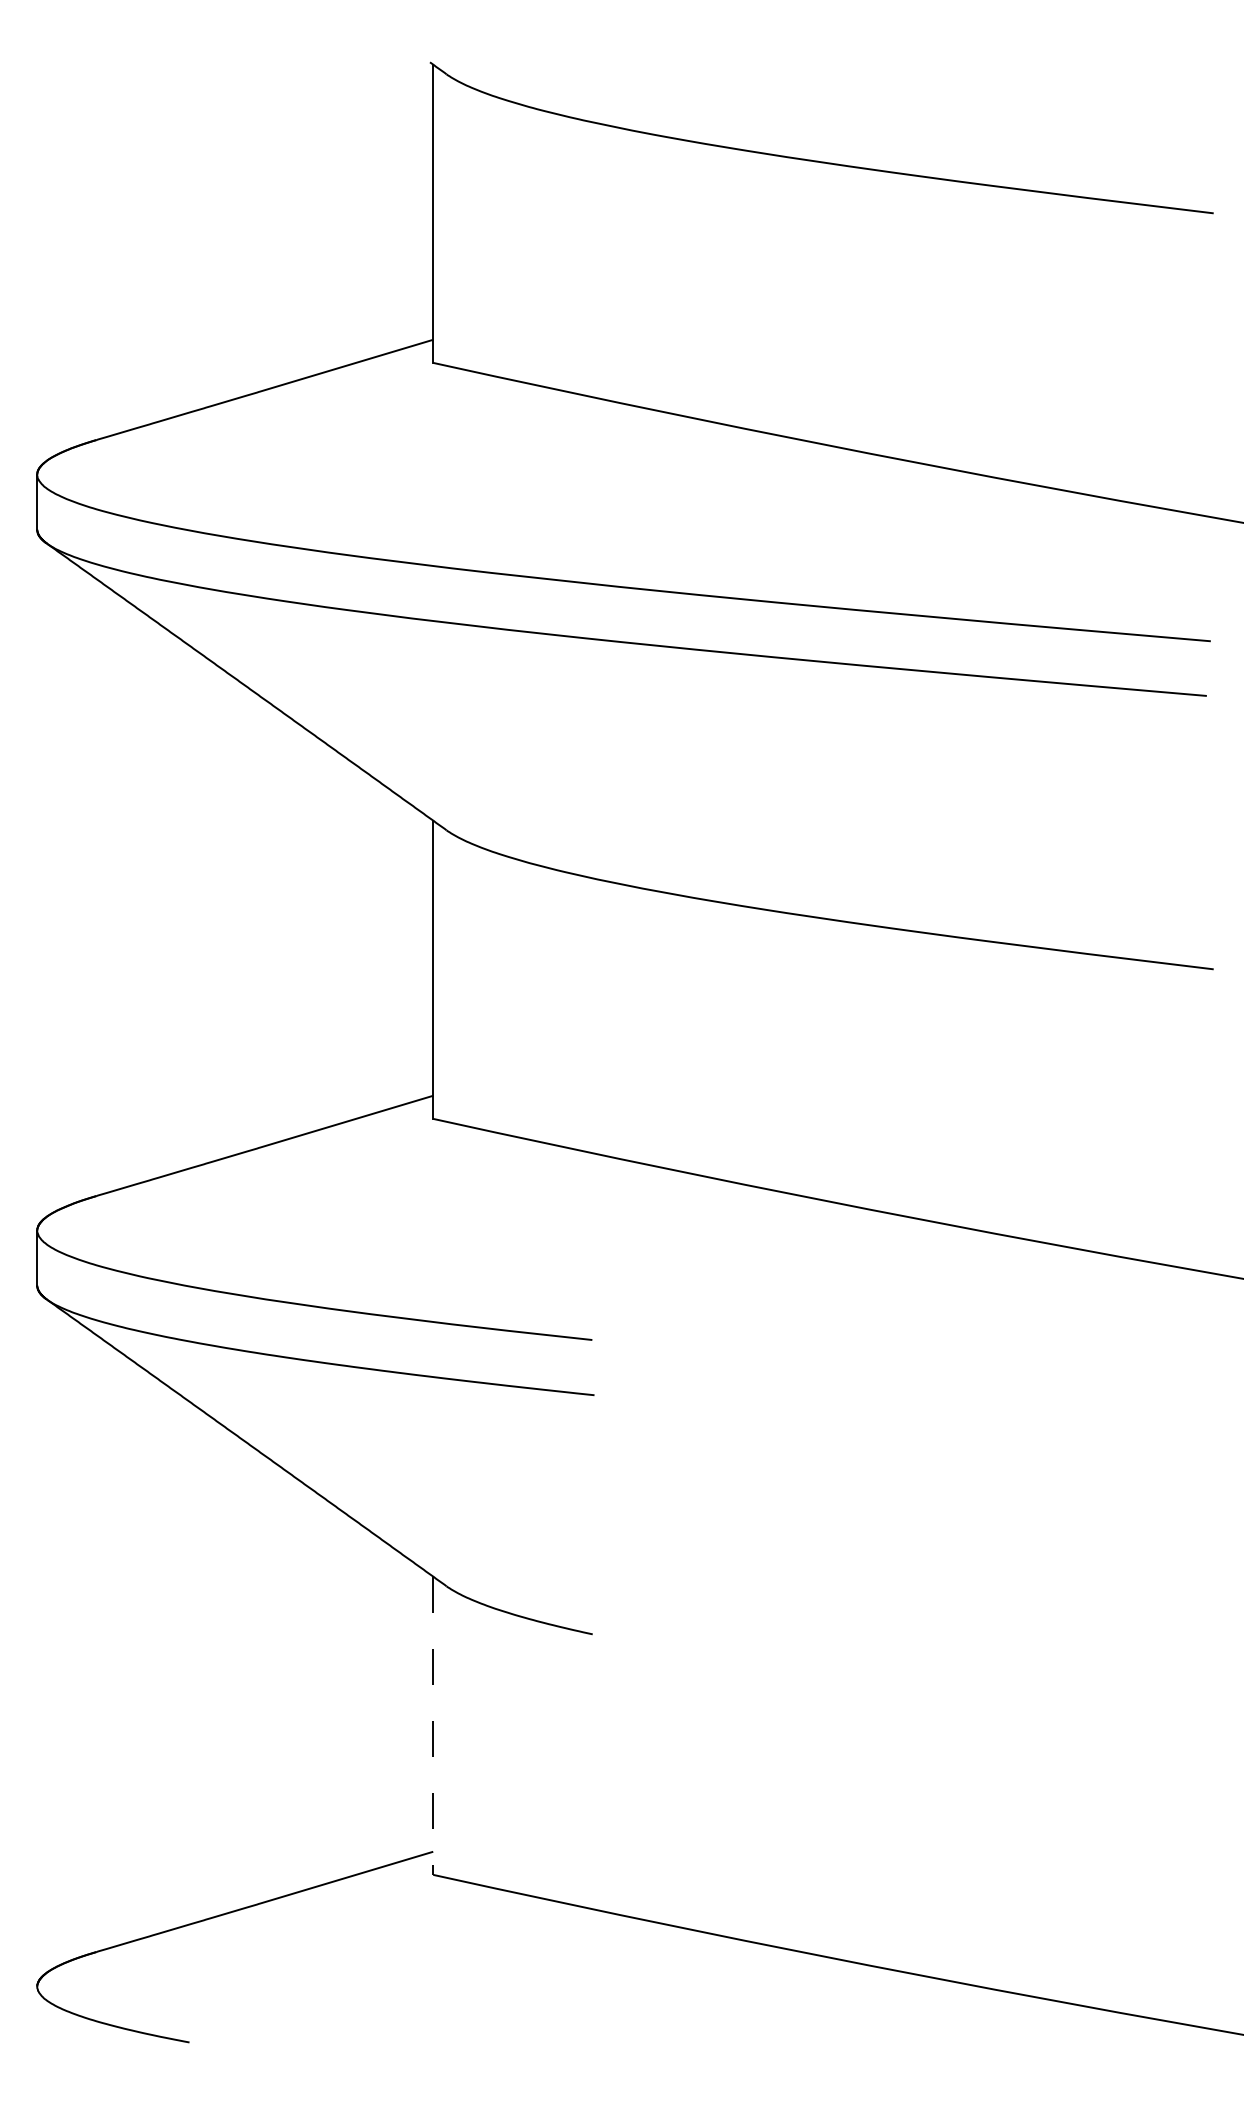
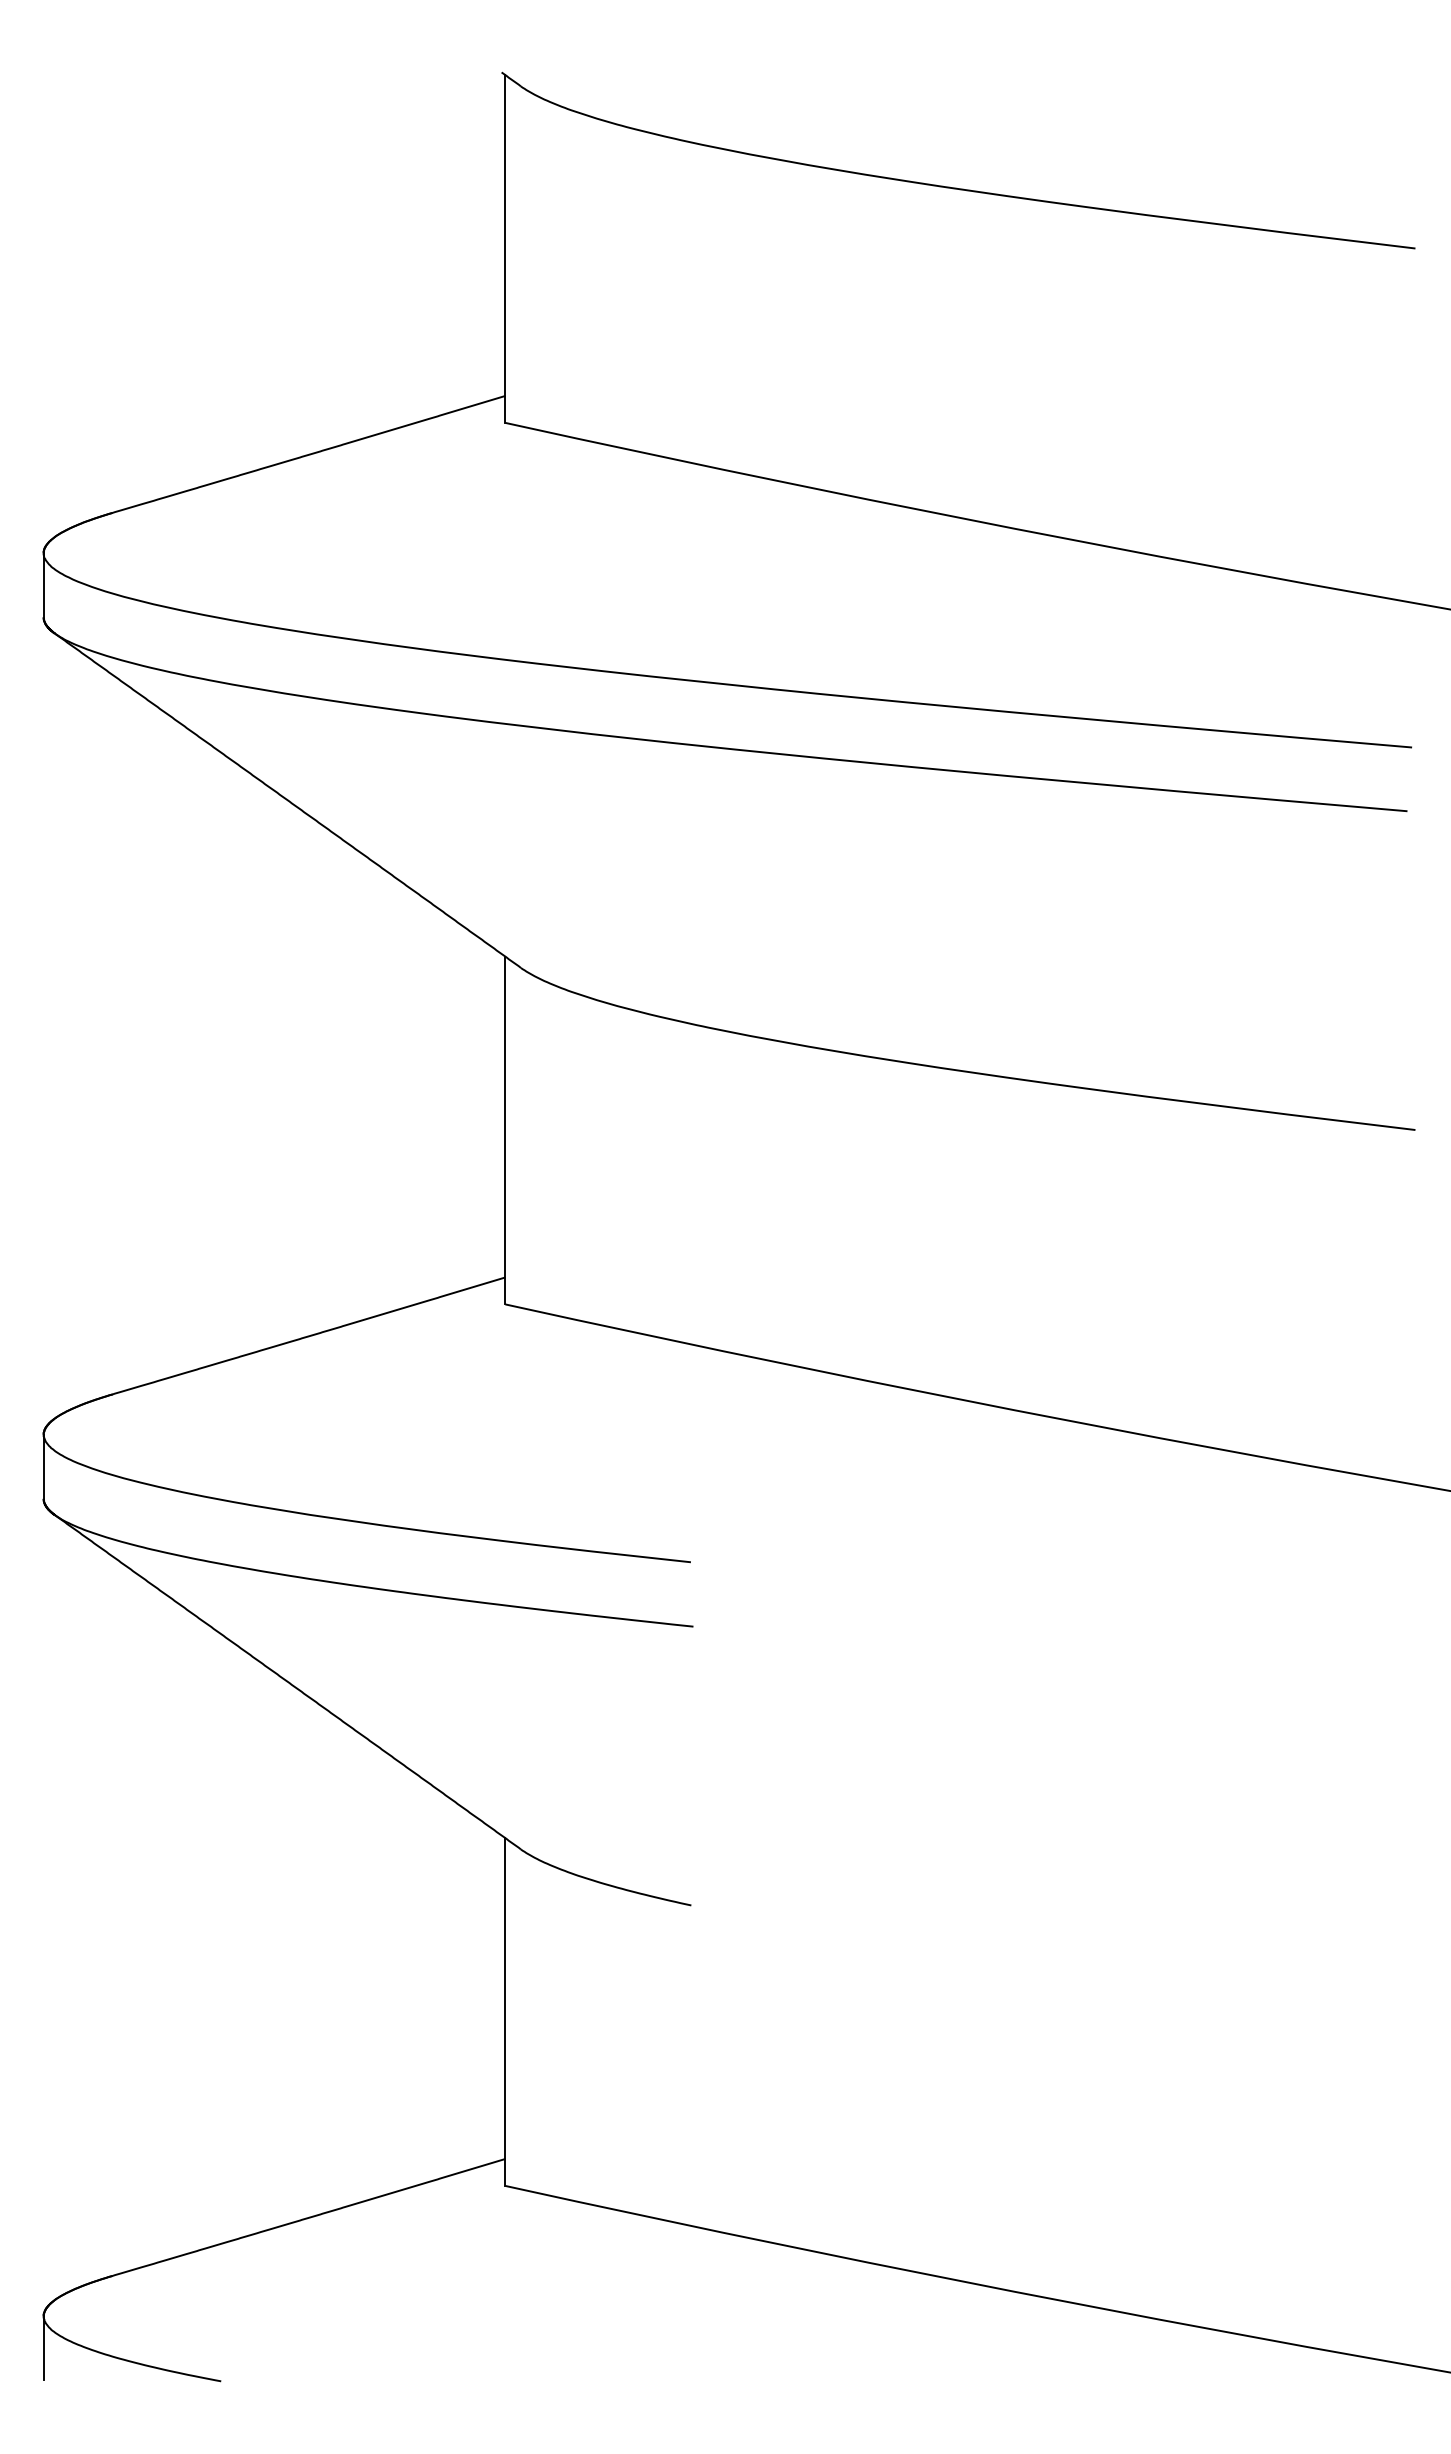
line: (433, 1726) -> (505, 2012), dashed -> solid
line: (37, 2014) -> (43, 2348), added

